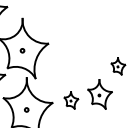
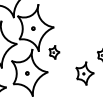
part: (71, 100) -> (54, 52), moved

